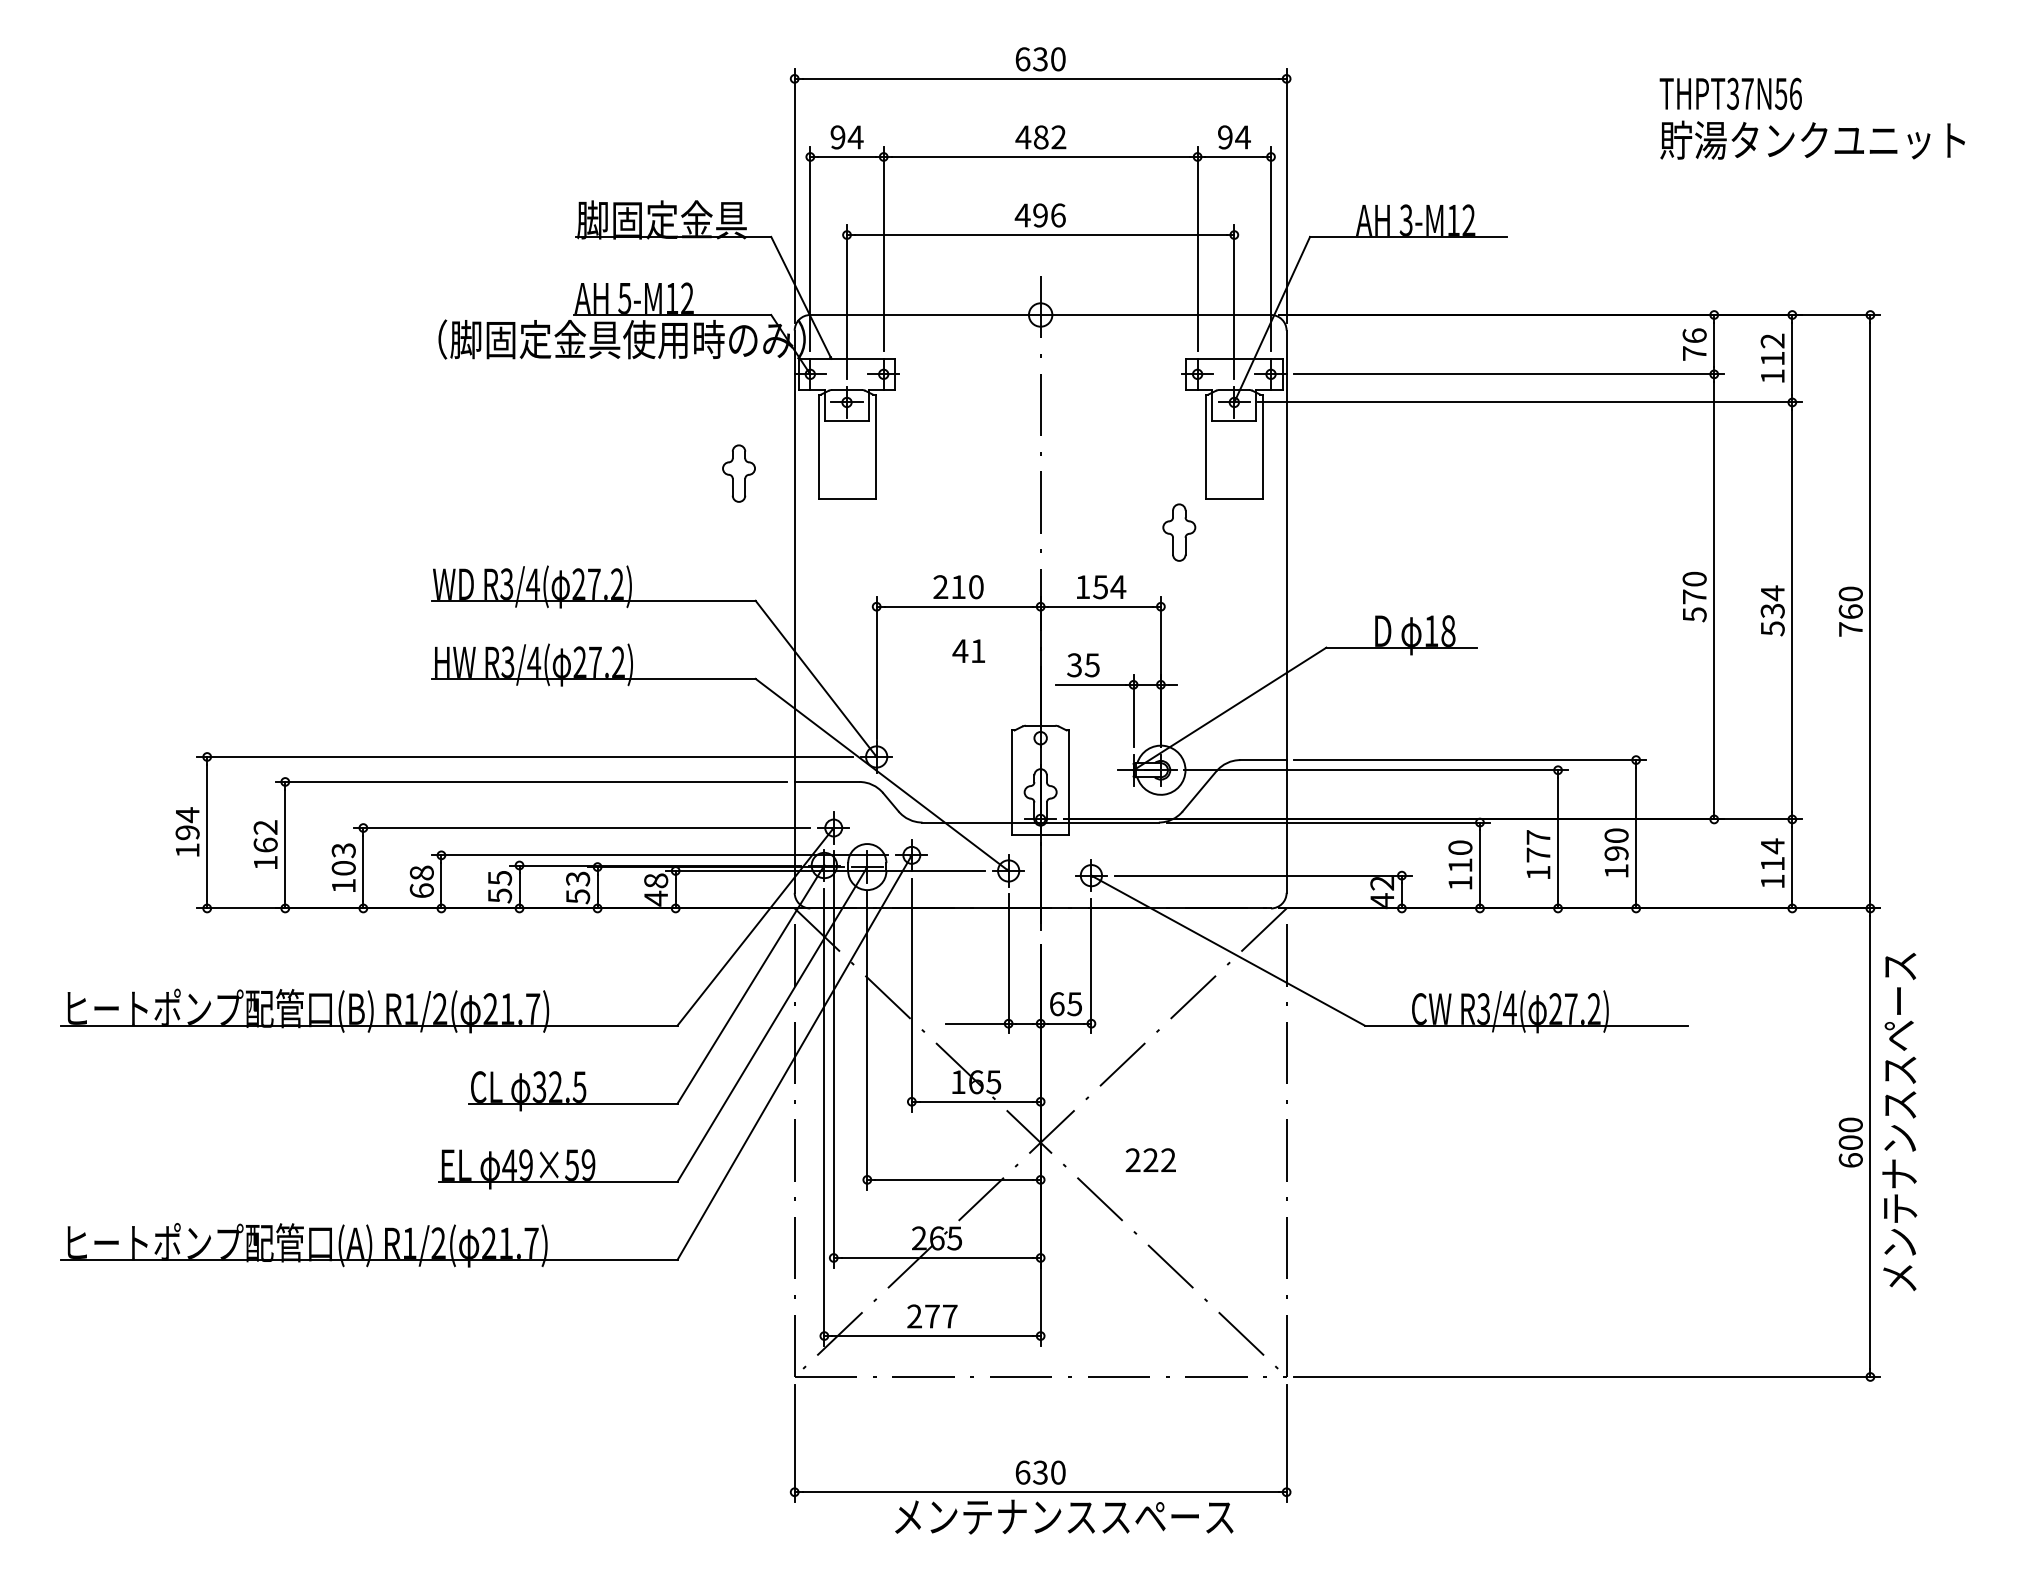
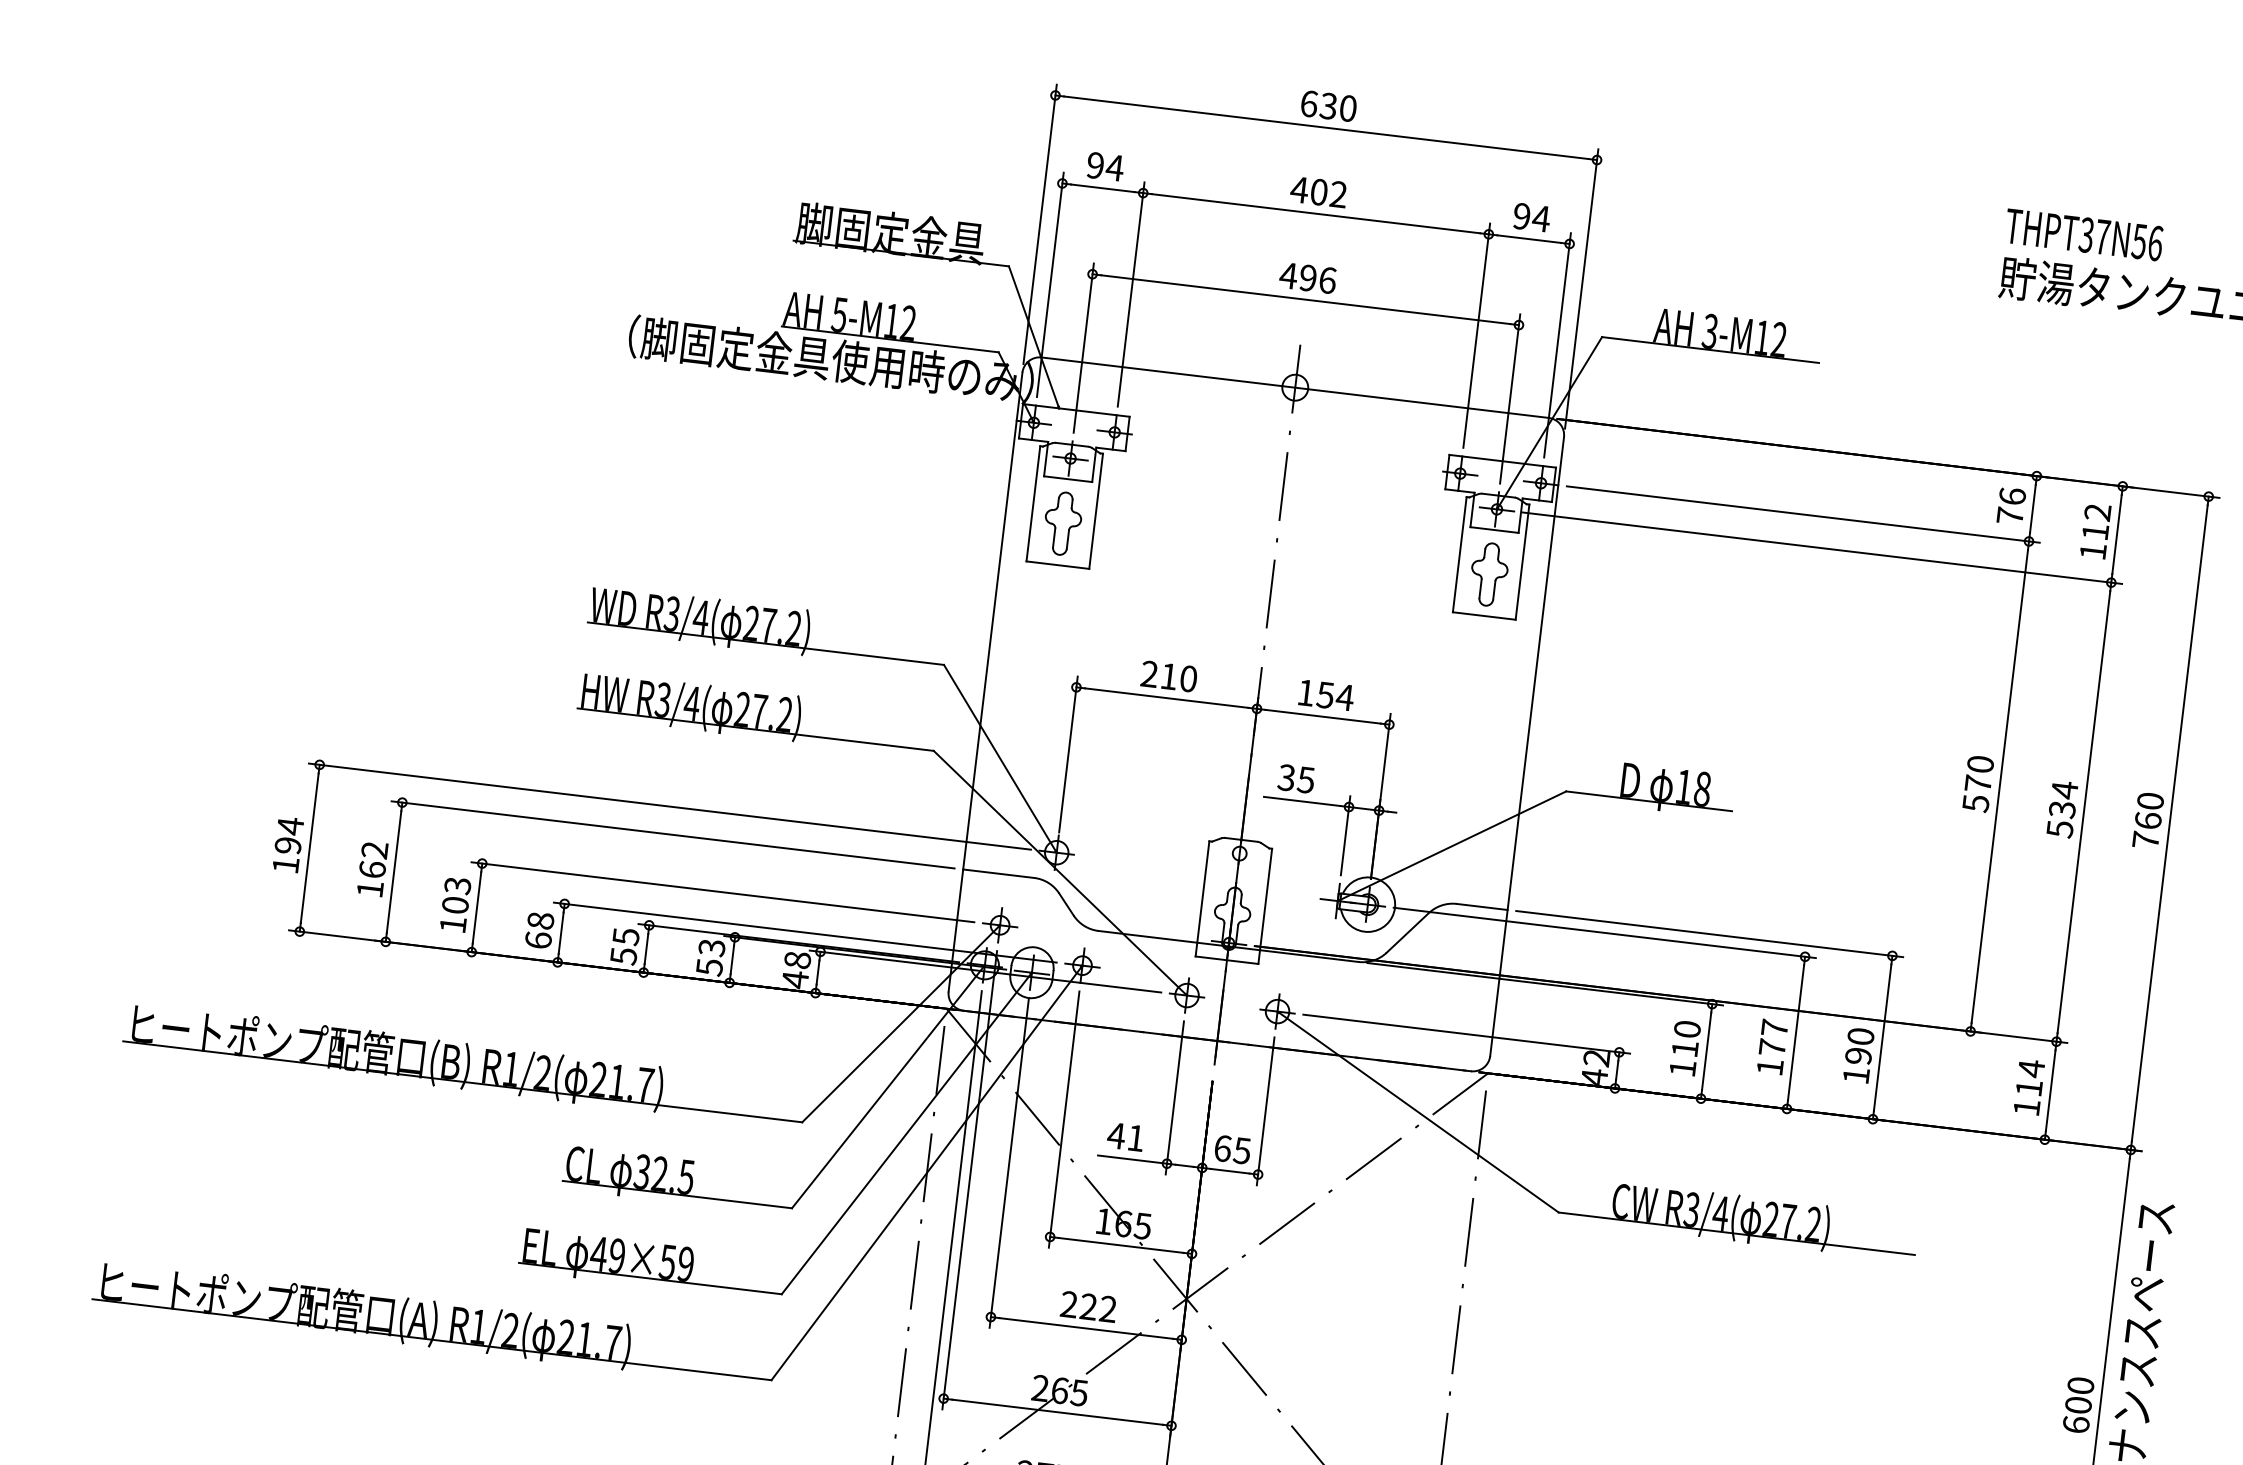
text: (1041, 137) -> (1319, 192), 482 -> 402
part: (738, 473) -> (1062, 523), moved
part: (1179, 532) -> (1489, 574), moved
text: (968, 650) -> (1125, 1136), moved
text: (1150, 1159) -> (1088, 1305), moved

